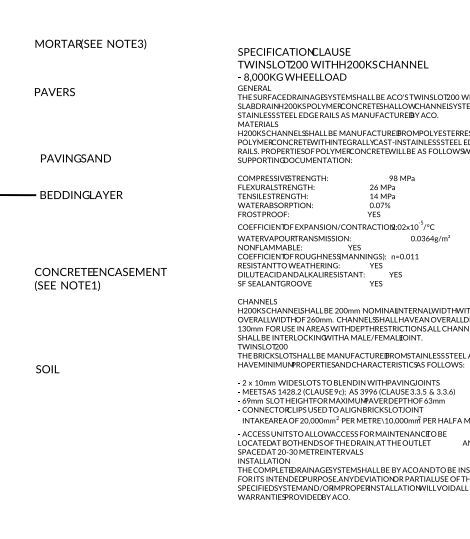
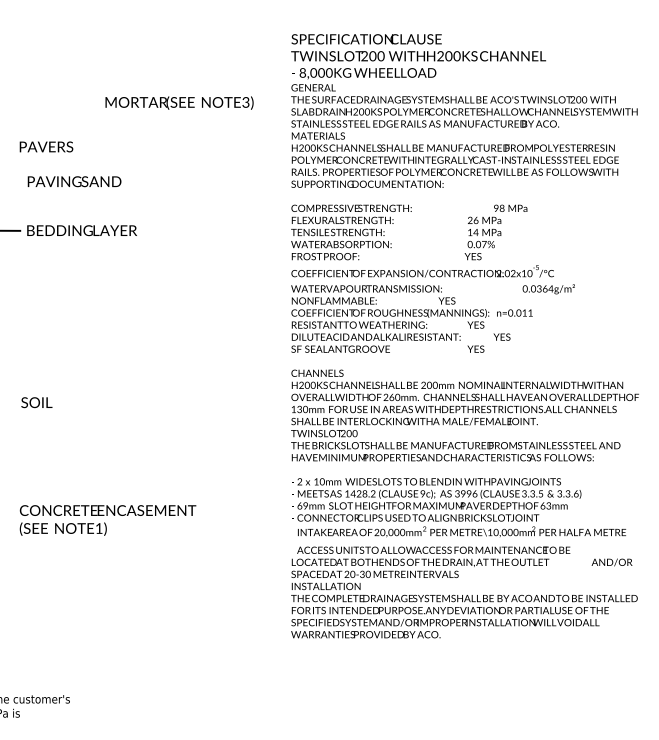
text: (90, 43) -> (179, 102), moved
text: (54, 91) -> (46, 146), moved
text: (100, 279) -> (107, 520), moved
text: (47, 369) -> (36, 402), moved

